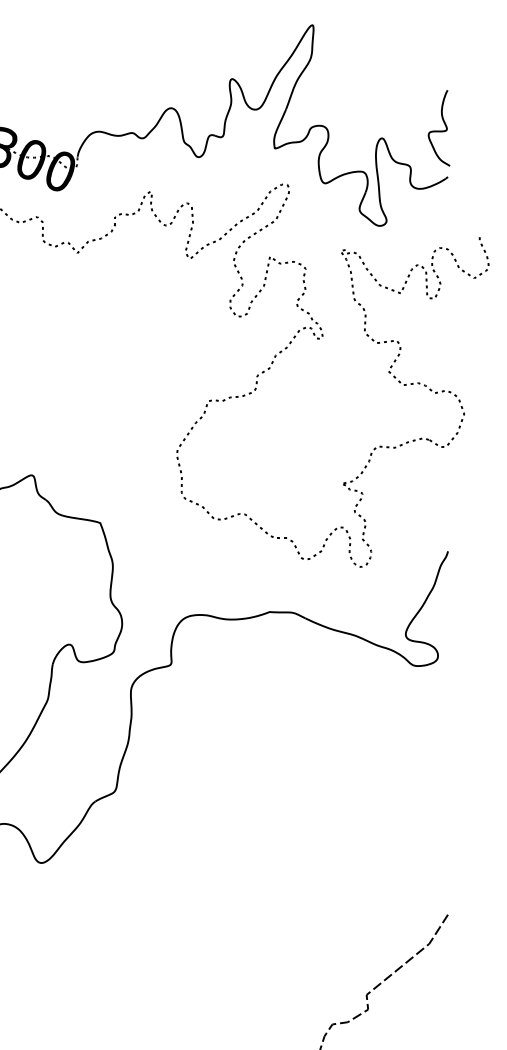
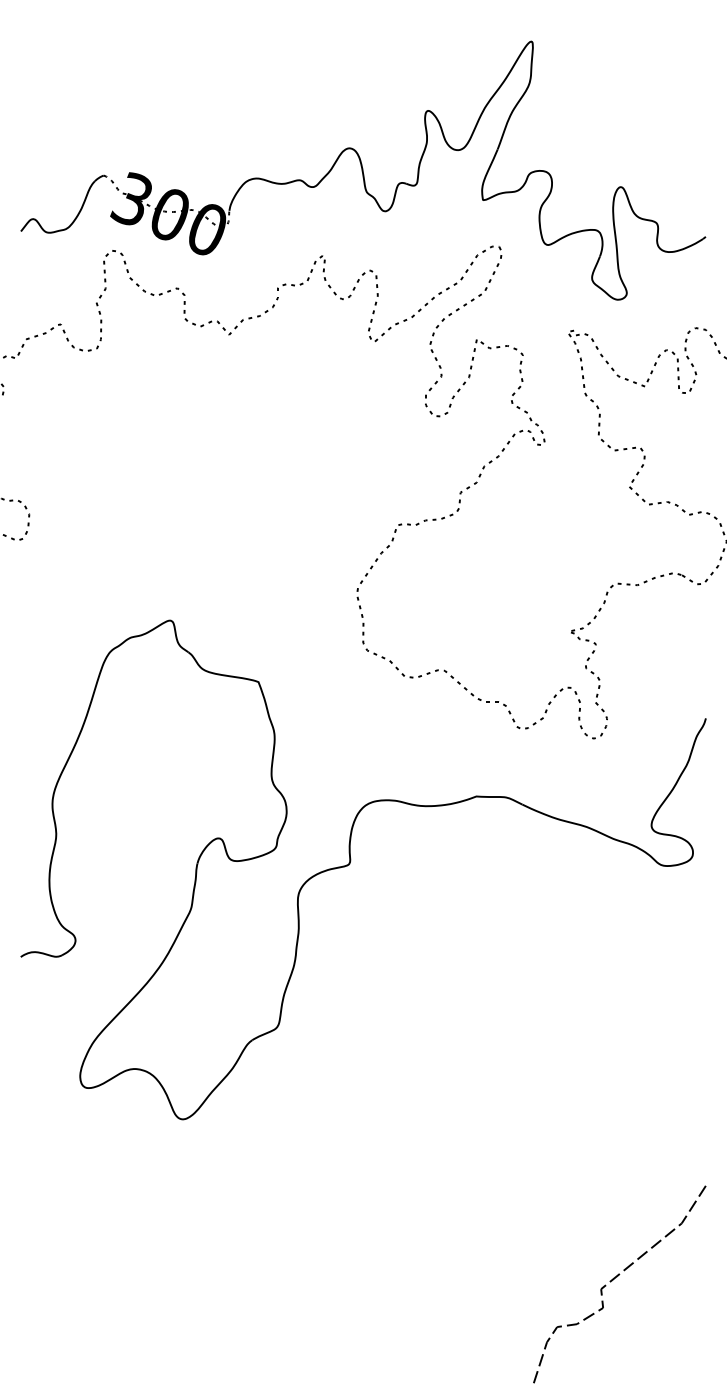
curve: (439, 130) -> (694, 177), removed

